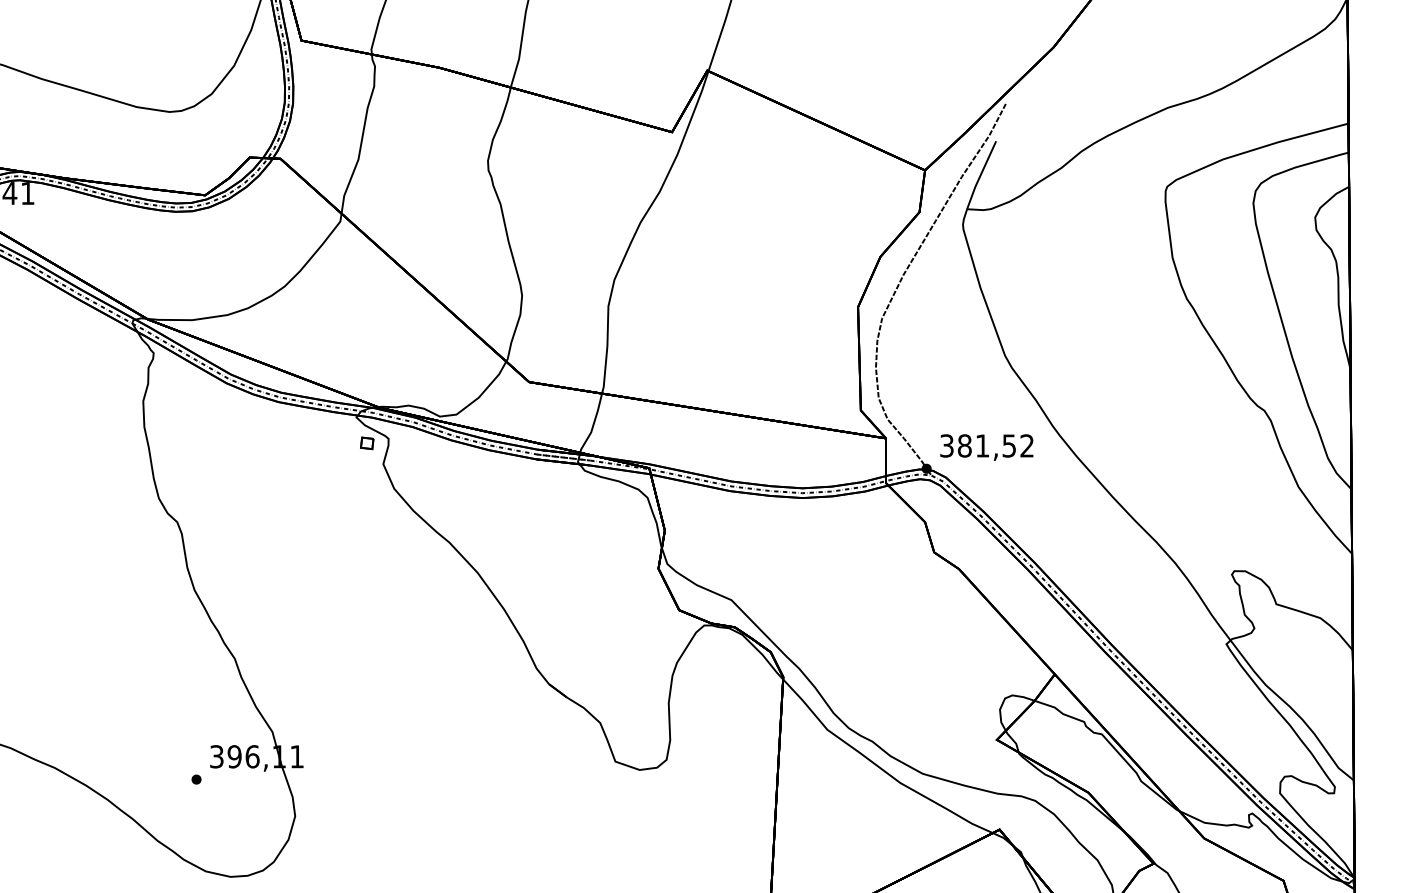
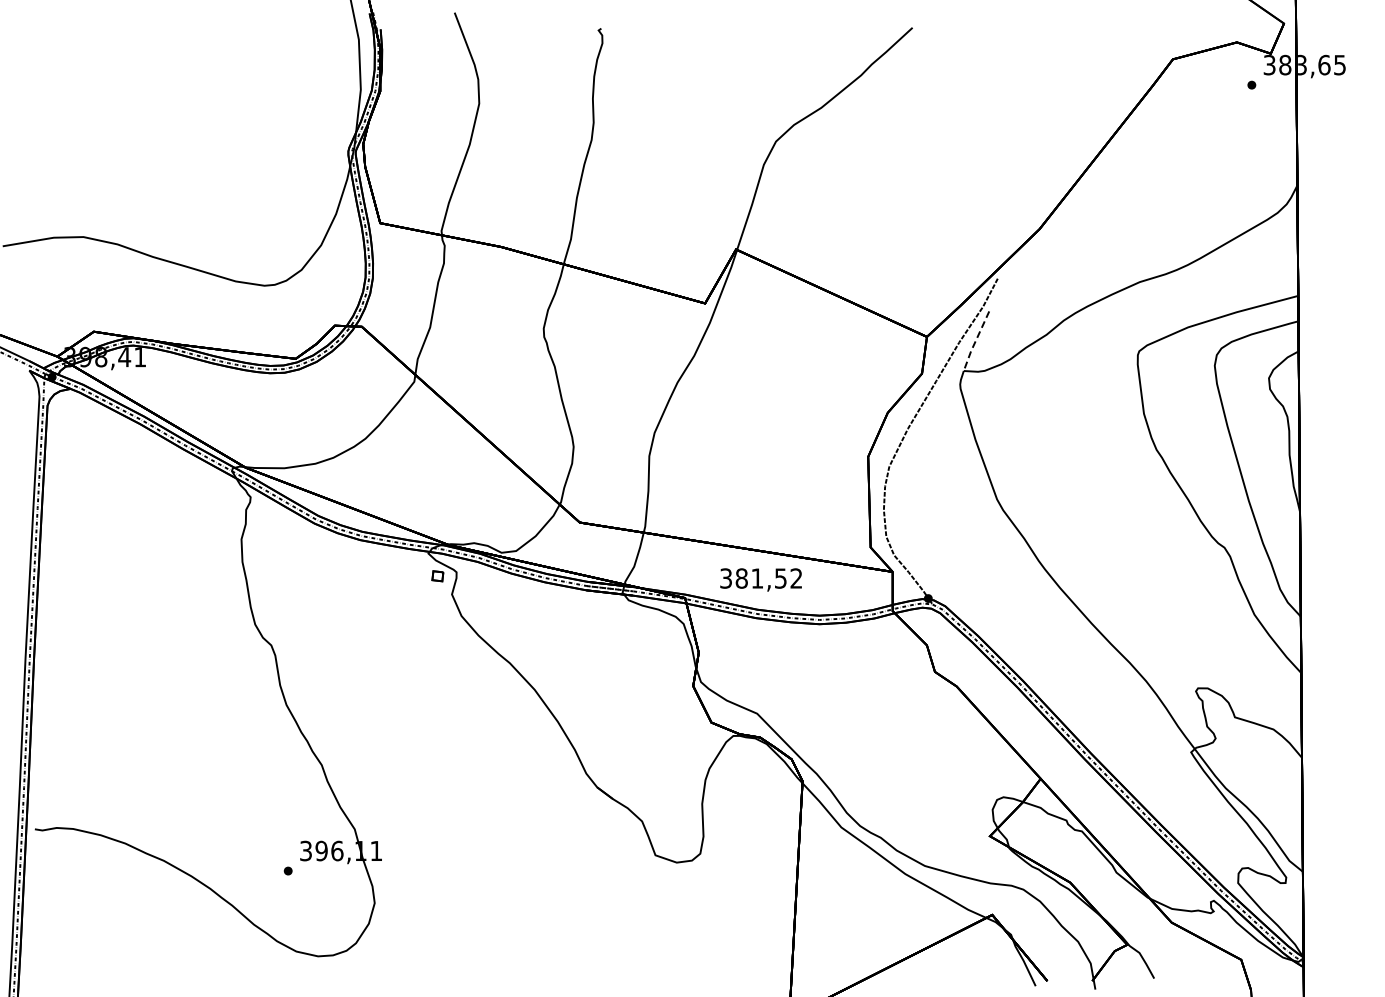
line: (980, 176) -> (975, 342), solid -> dashed
text: (986, 447) -> (760, 579), moved

